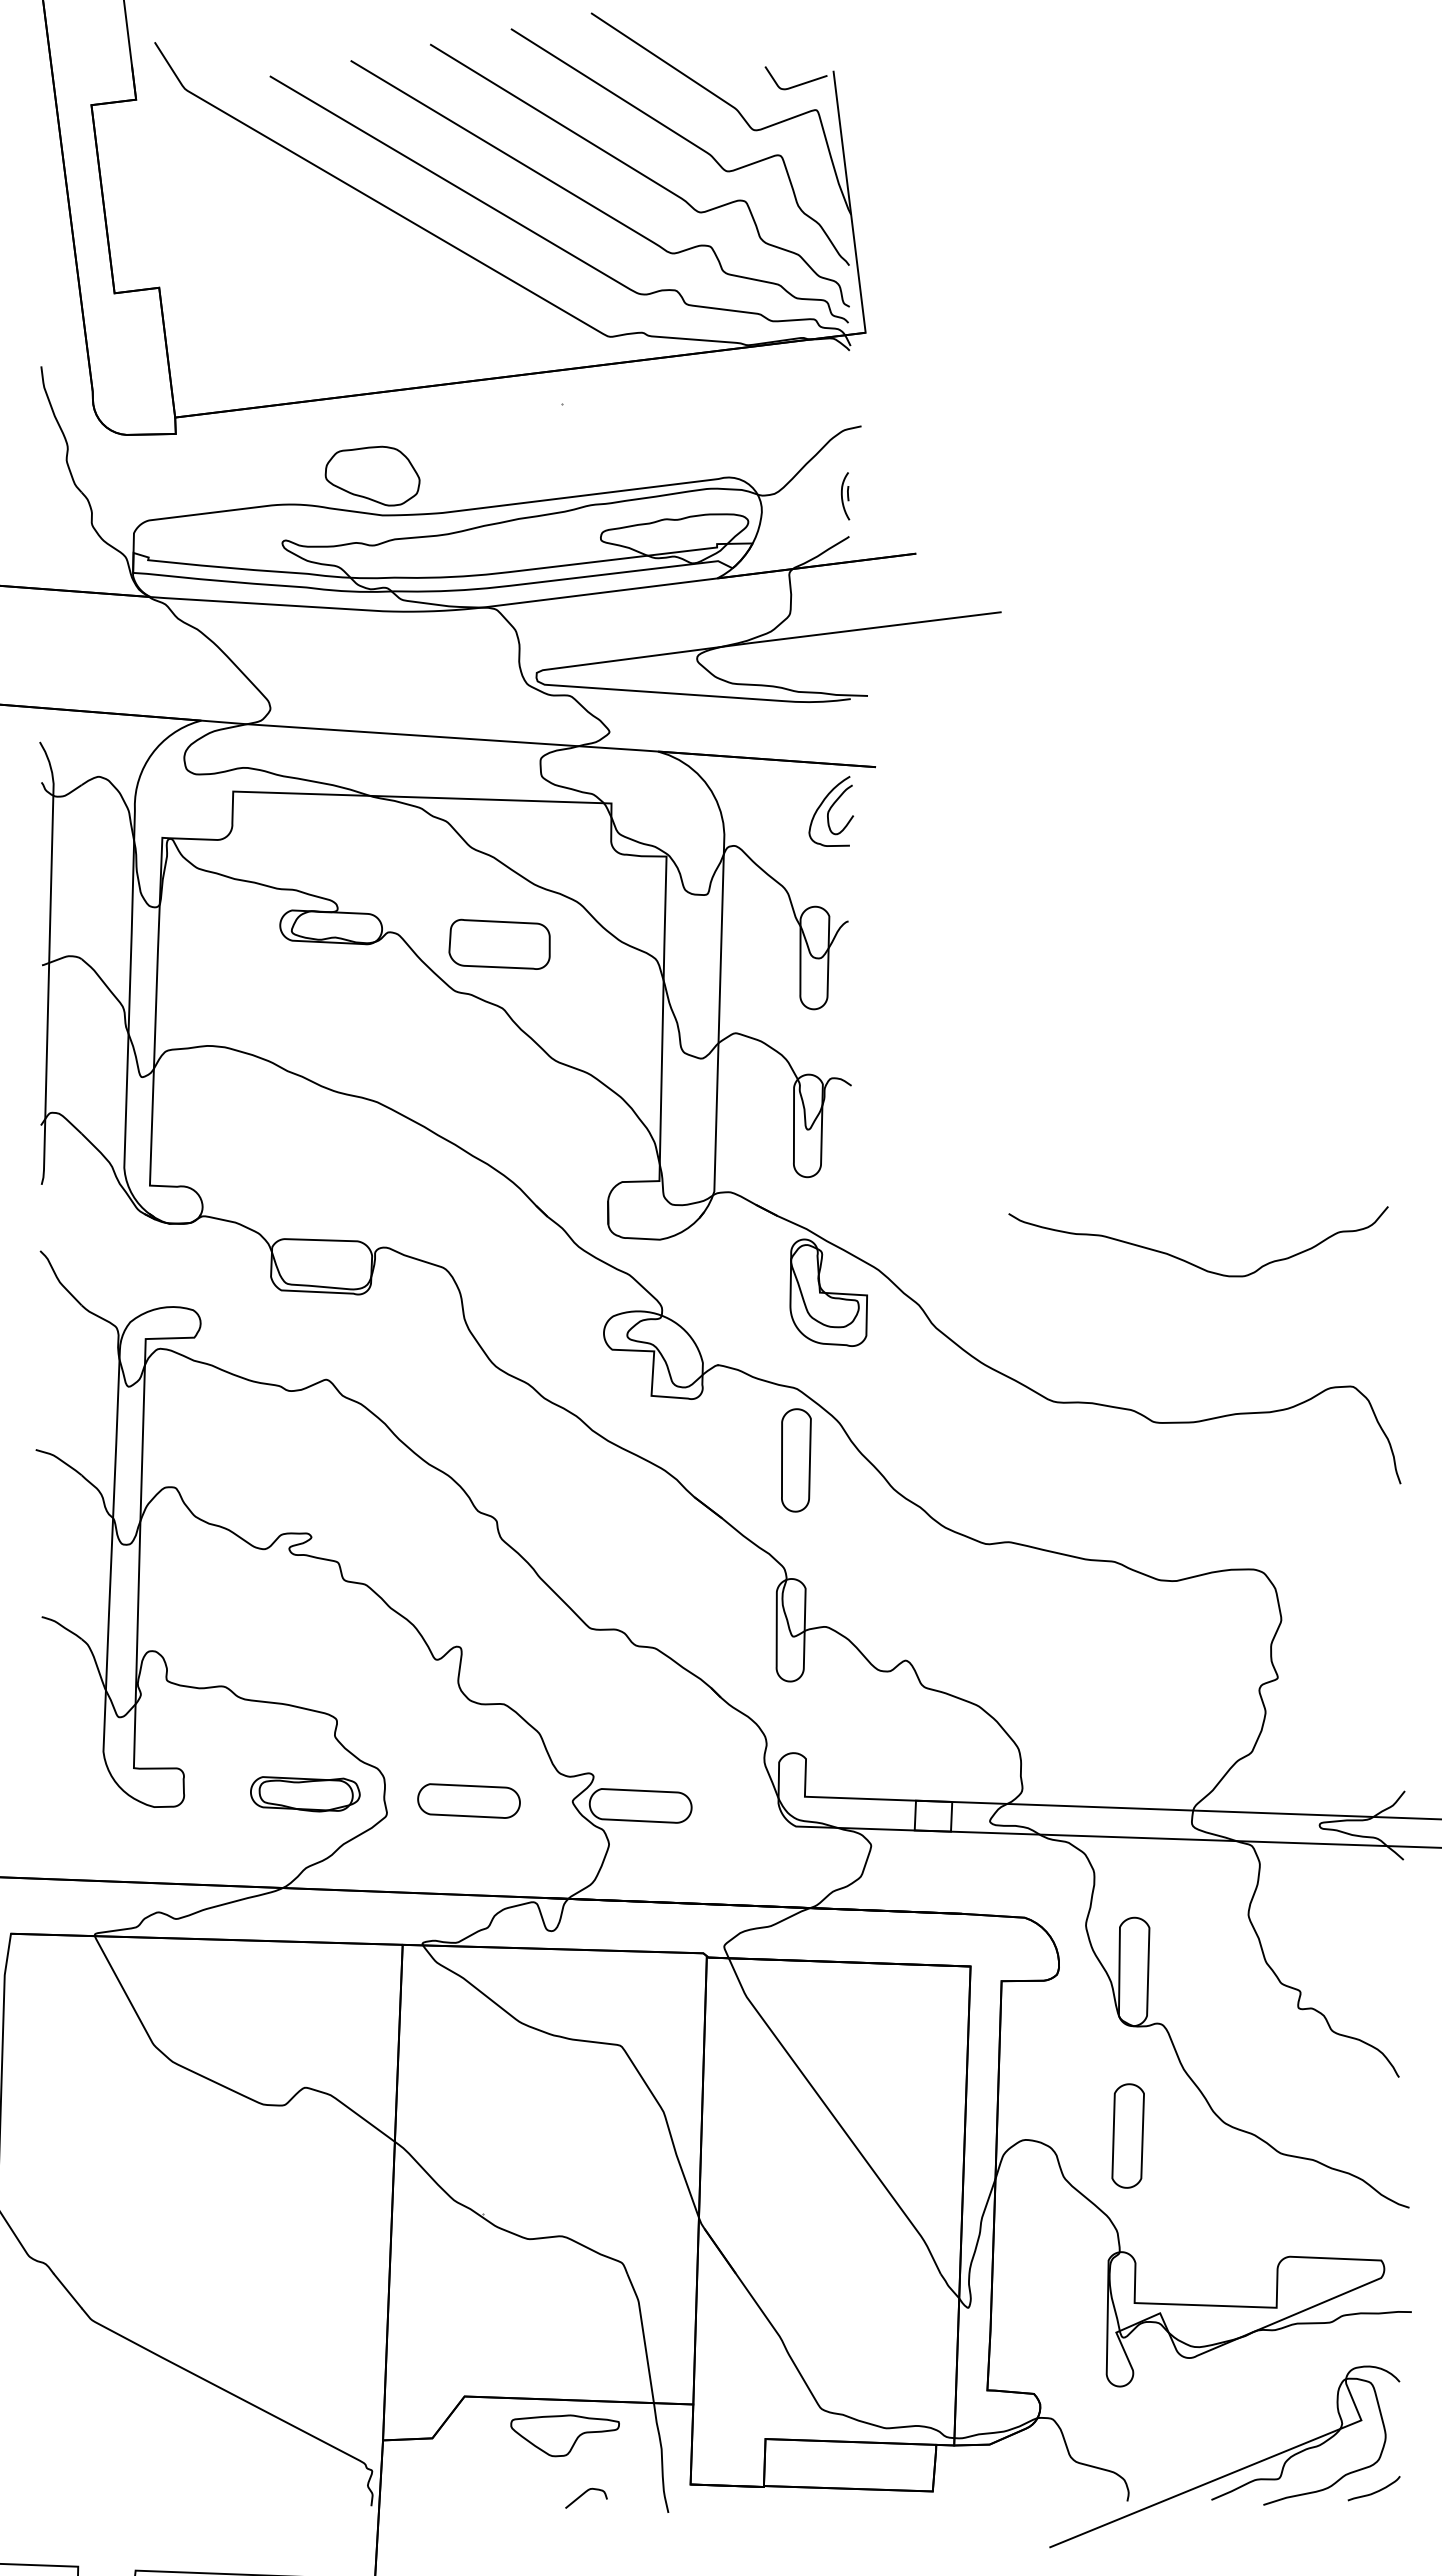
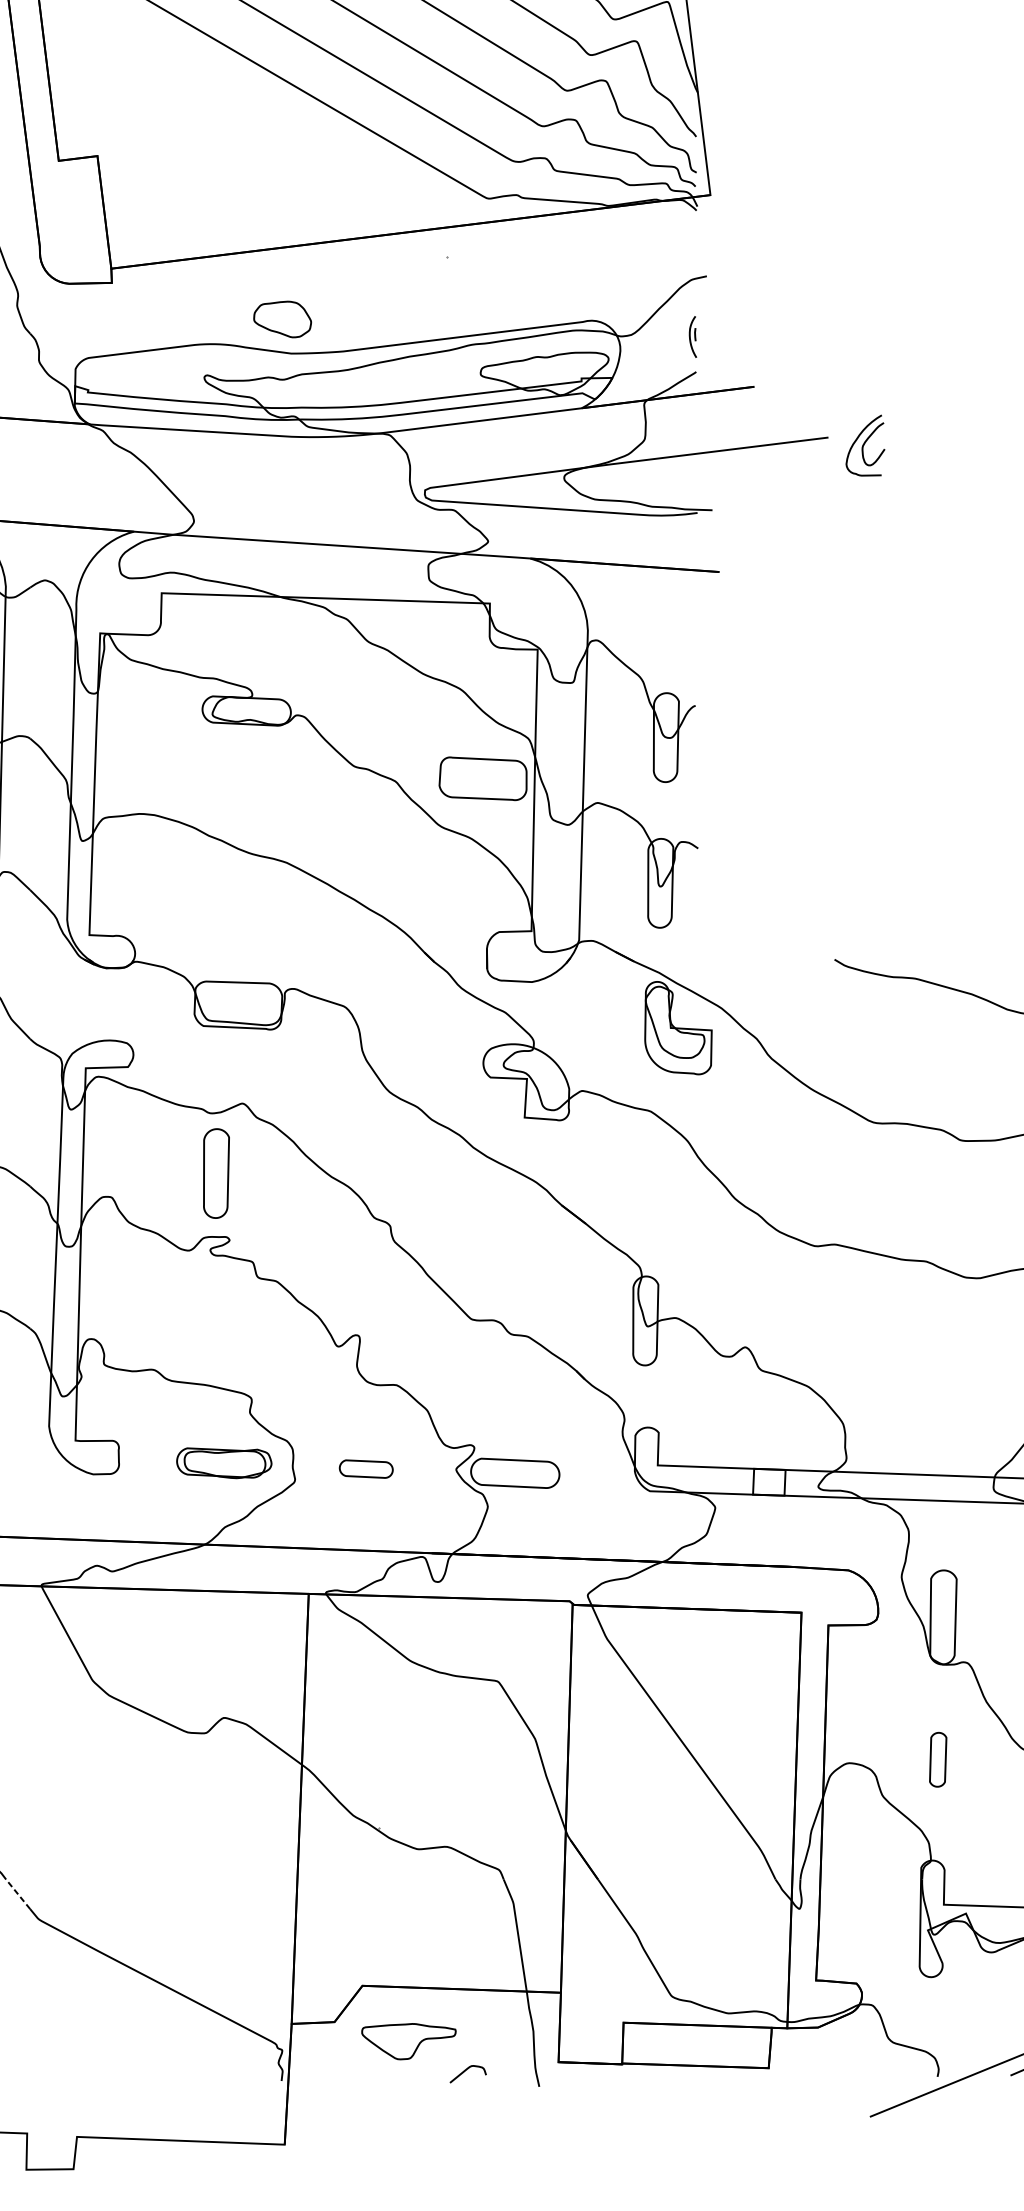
part: (372, 475) -> (282, 318), size x0.7
part: (831, 811) -> (865, 445), moved
part: (499, 943) -> (482, 777), moved
part: (796, 1460) -> (216, 1173), moved
part: (468, 1800) -> (365, 1468), size x0.6
part: (1127, 2135) -> (937, 1759), size x0.6
line: (67, 2291) -> (17, 1894), solid -> dashed
part: (564, 2435) -> (408, 2041), moved

